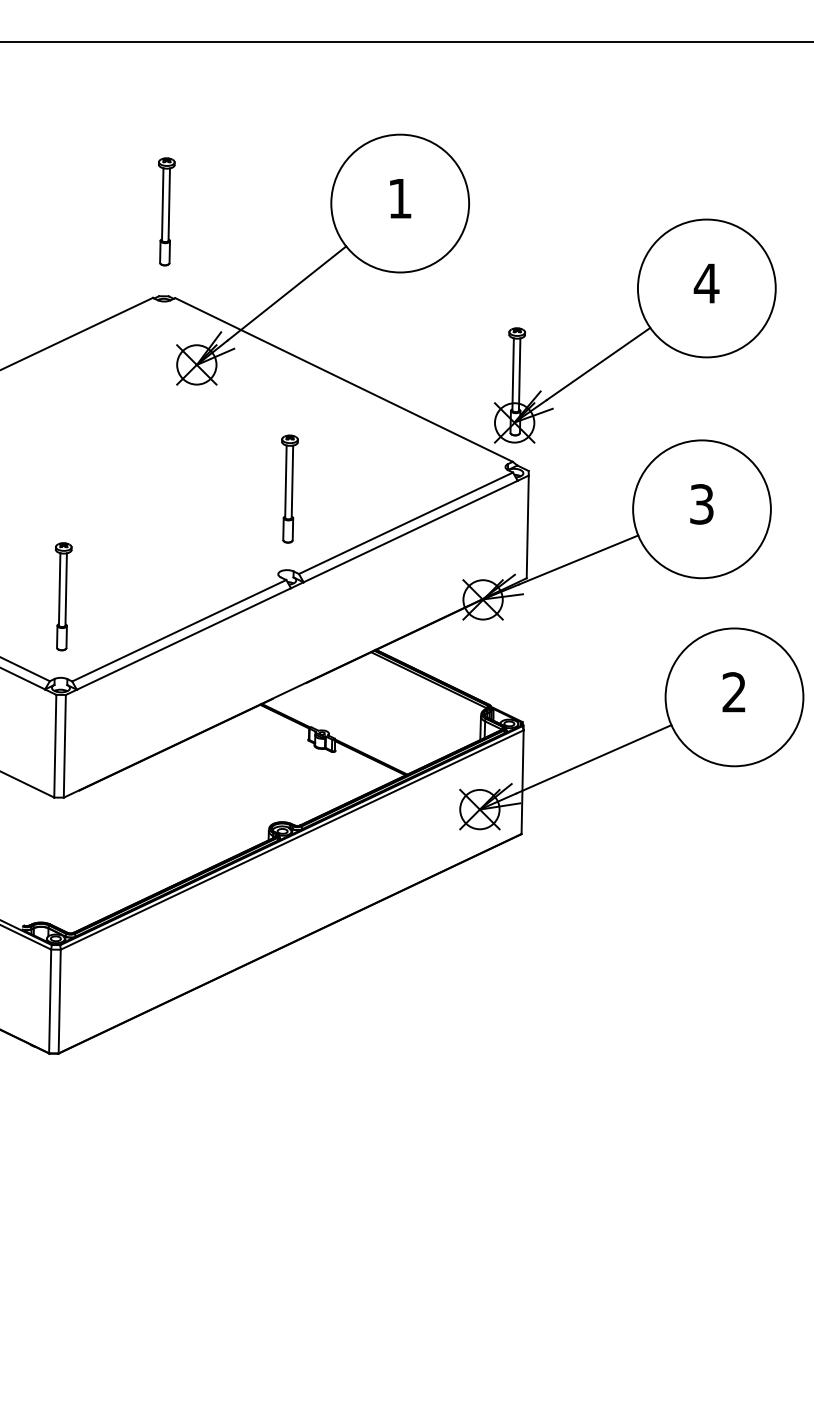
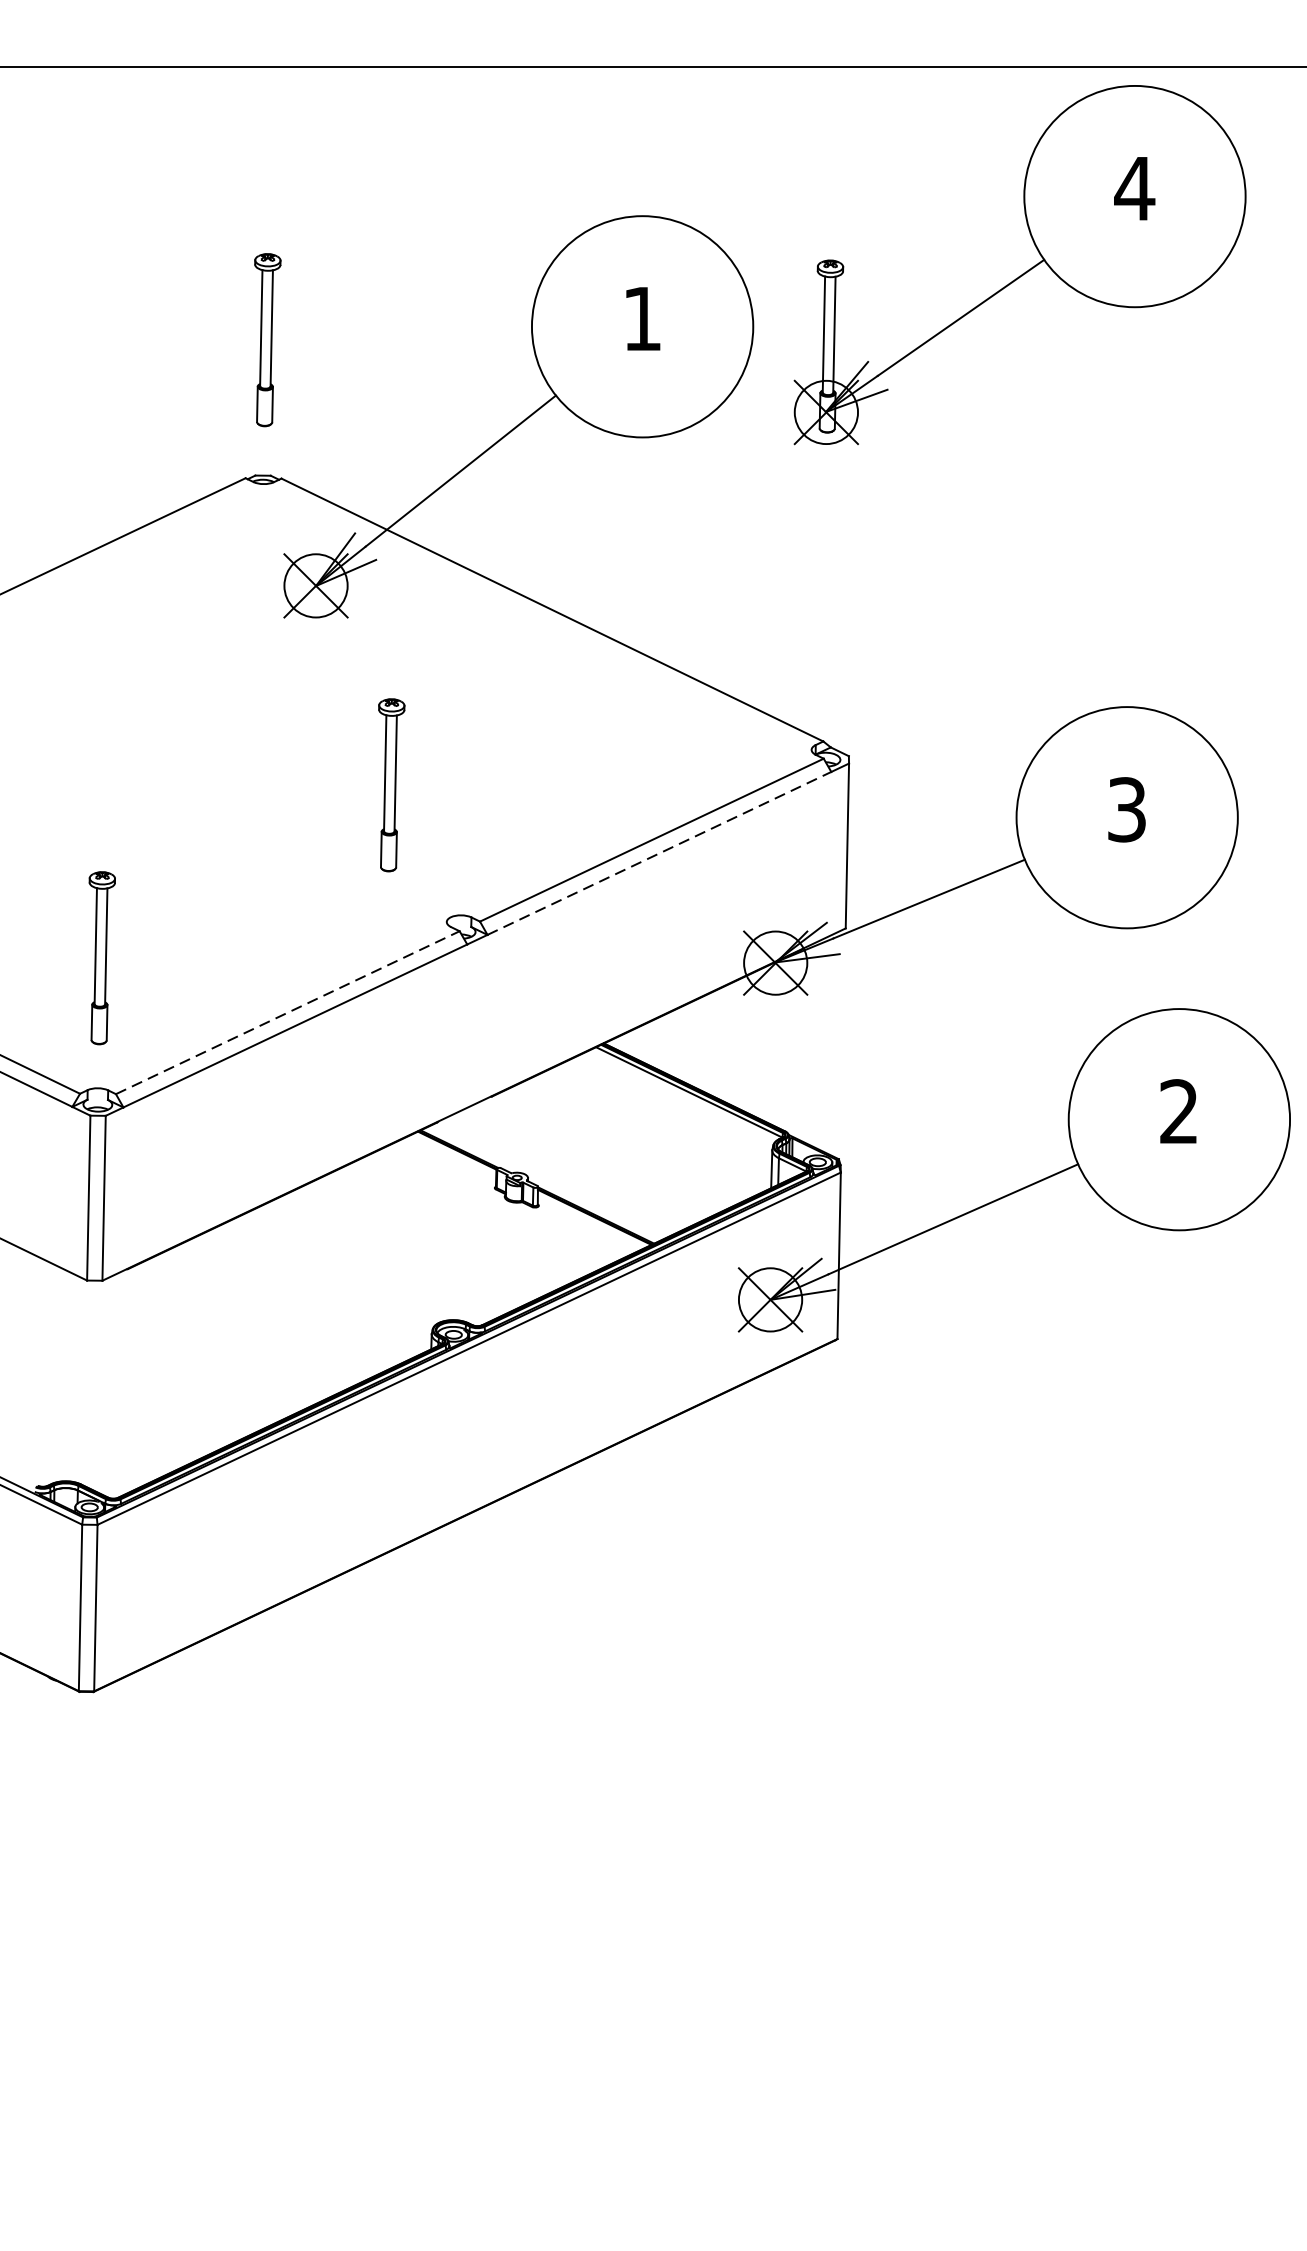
part: (634, 330) -> (1018, 264), moved
part: (289, 488) -> (390, 784), moved
line: (411, 531) -> (660, 853), solid -> dashed
line: (179, 630) -> (288, 1012), solid -> dashed

